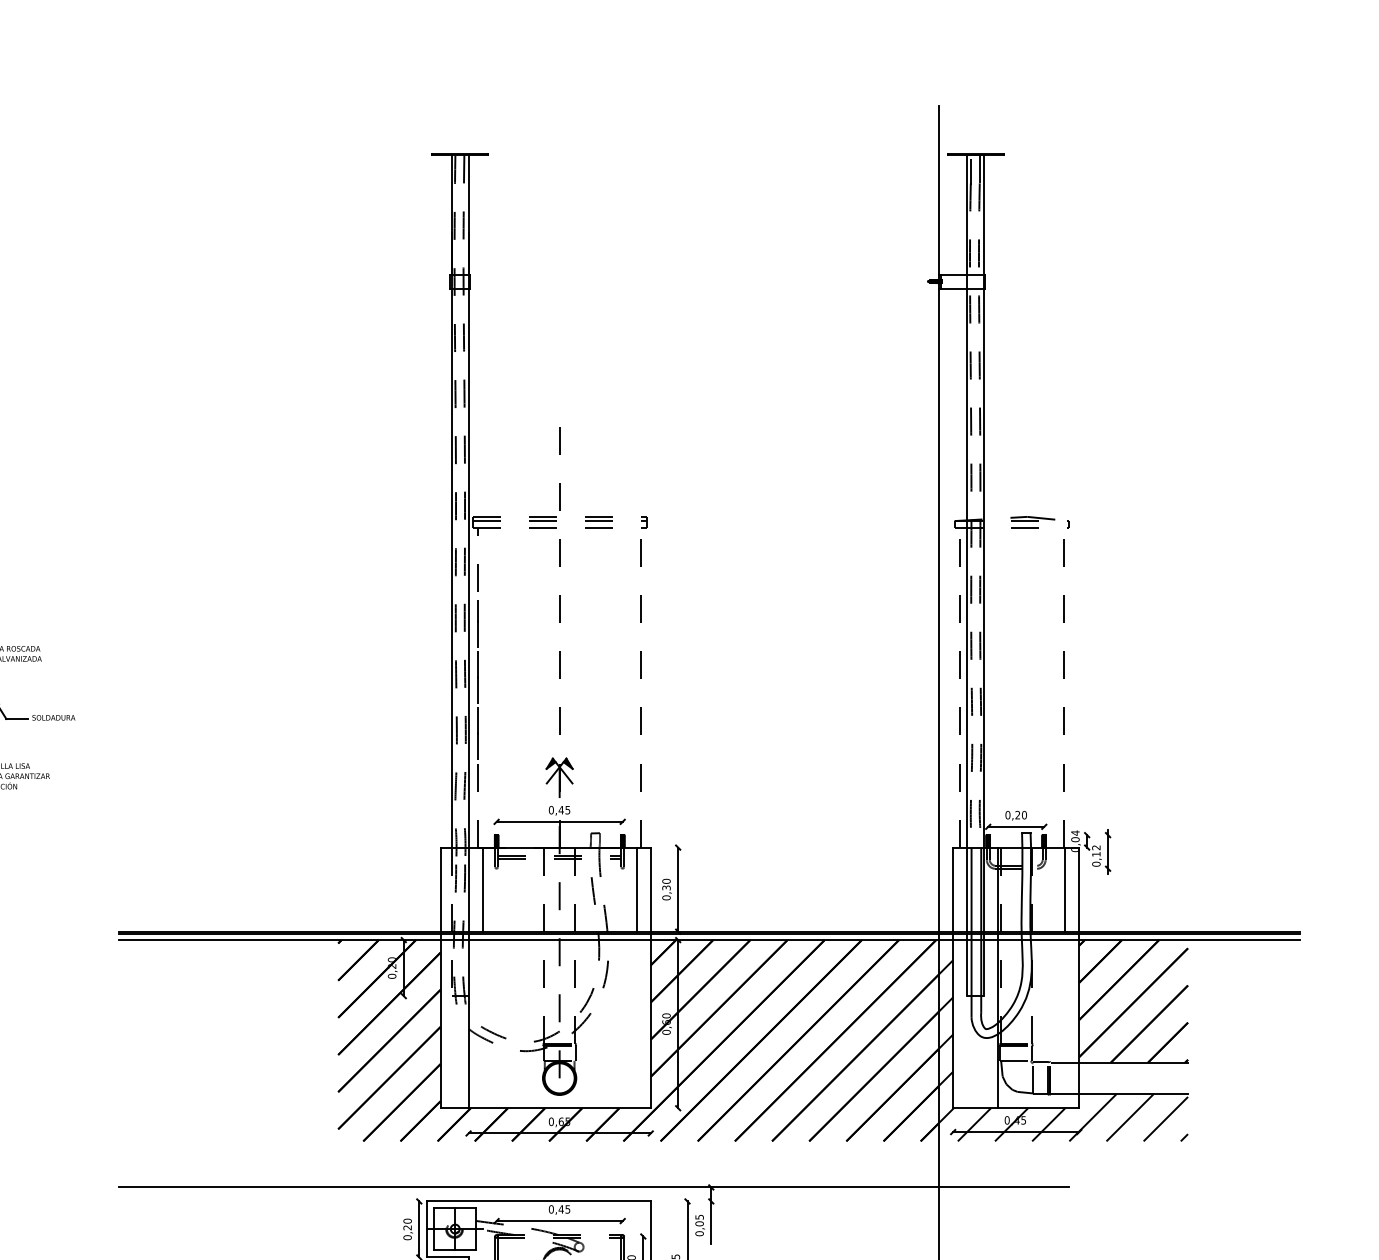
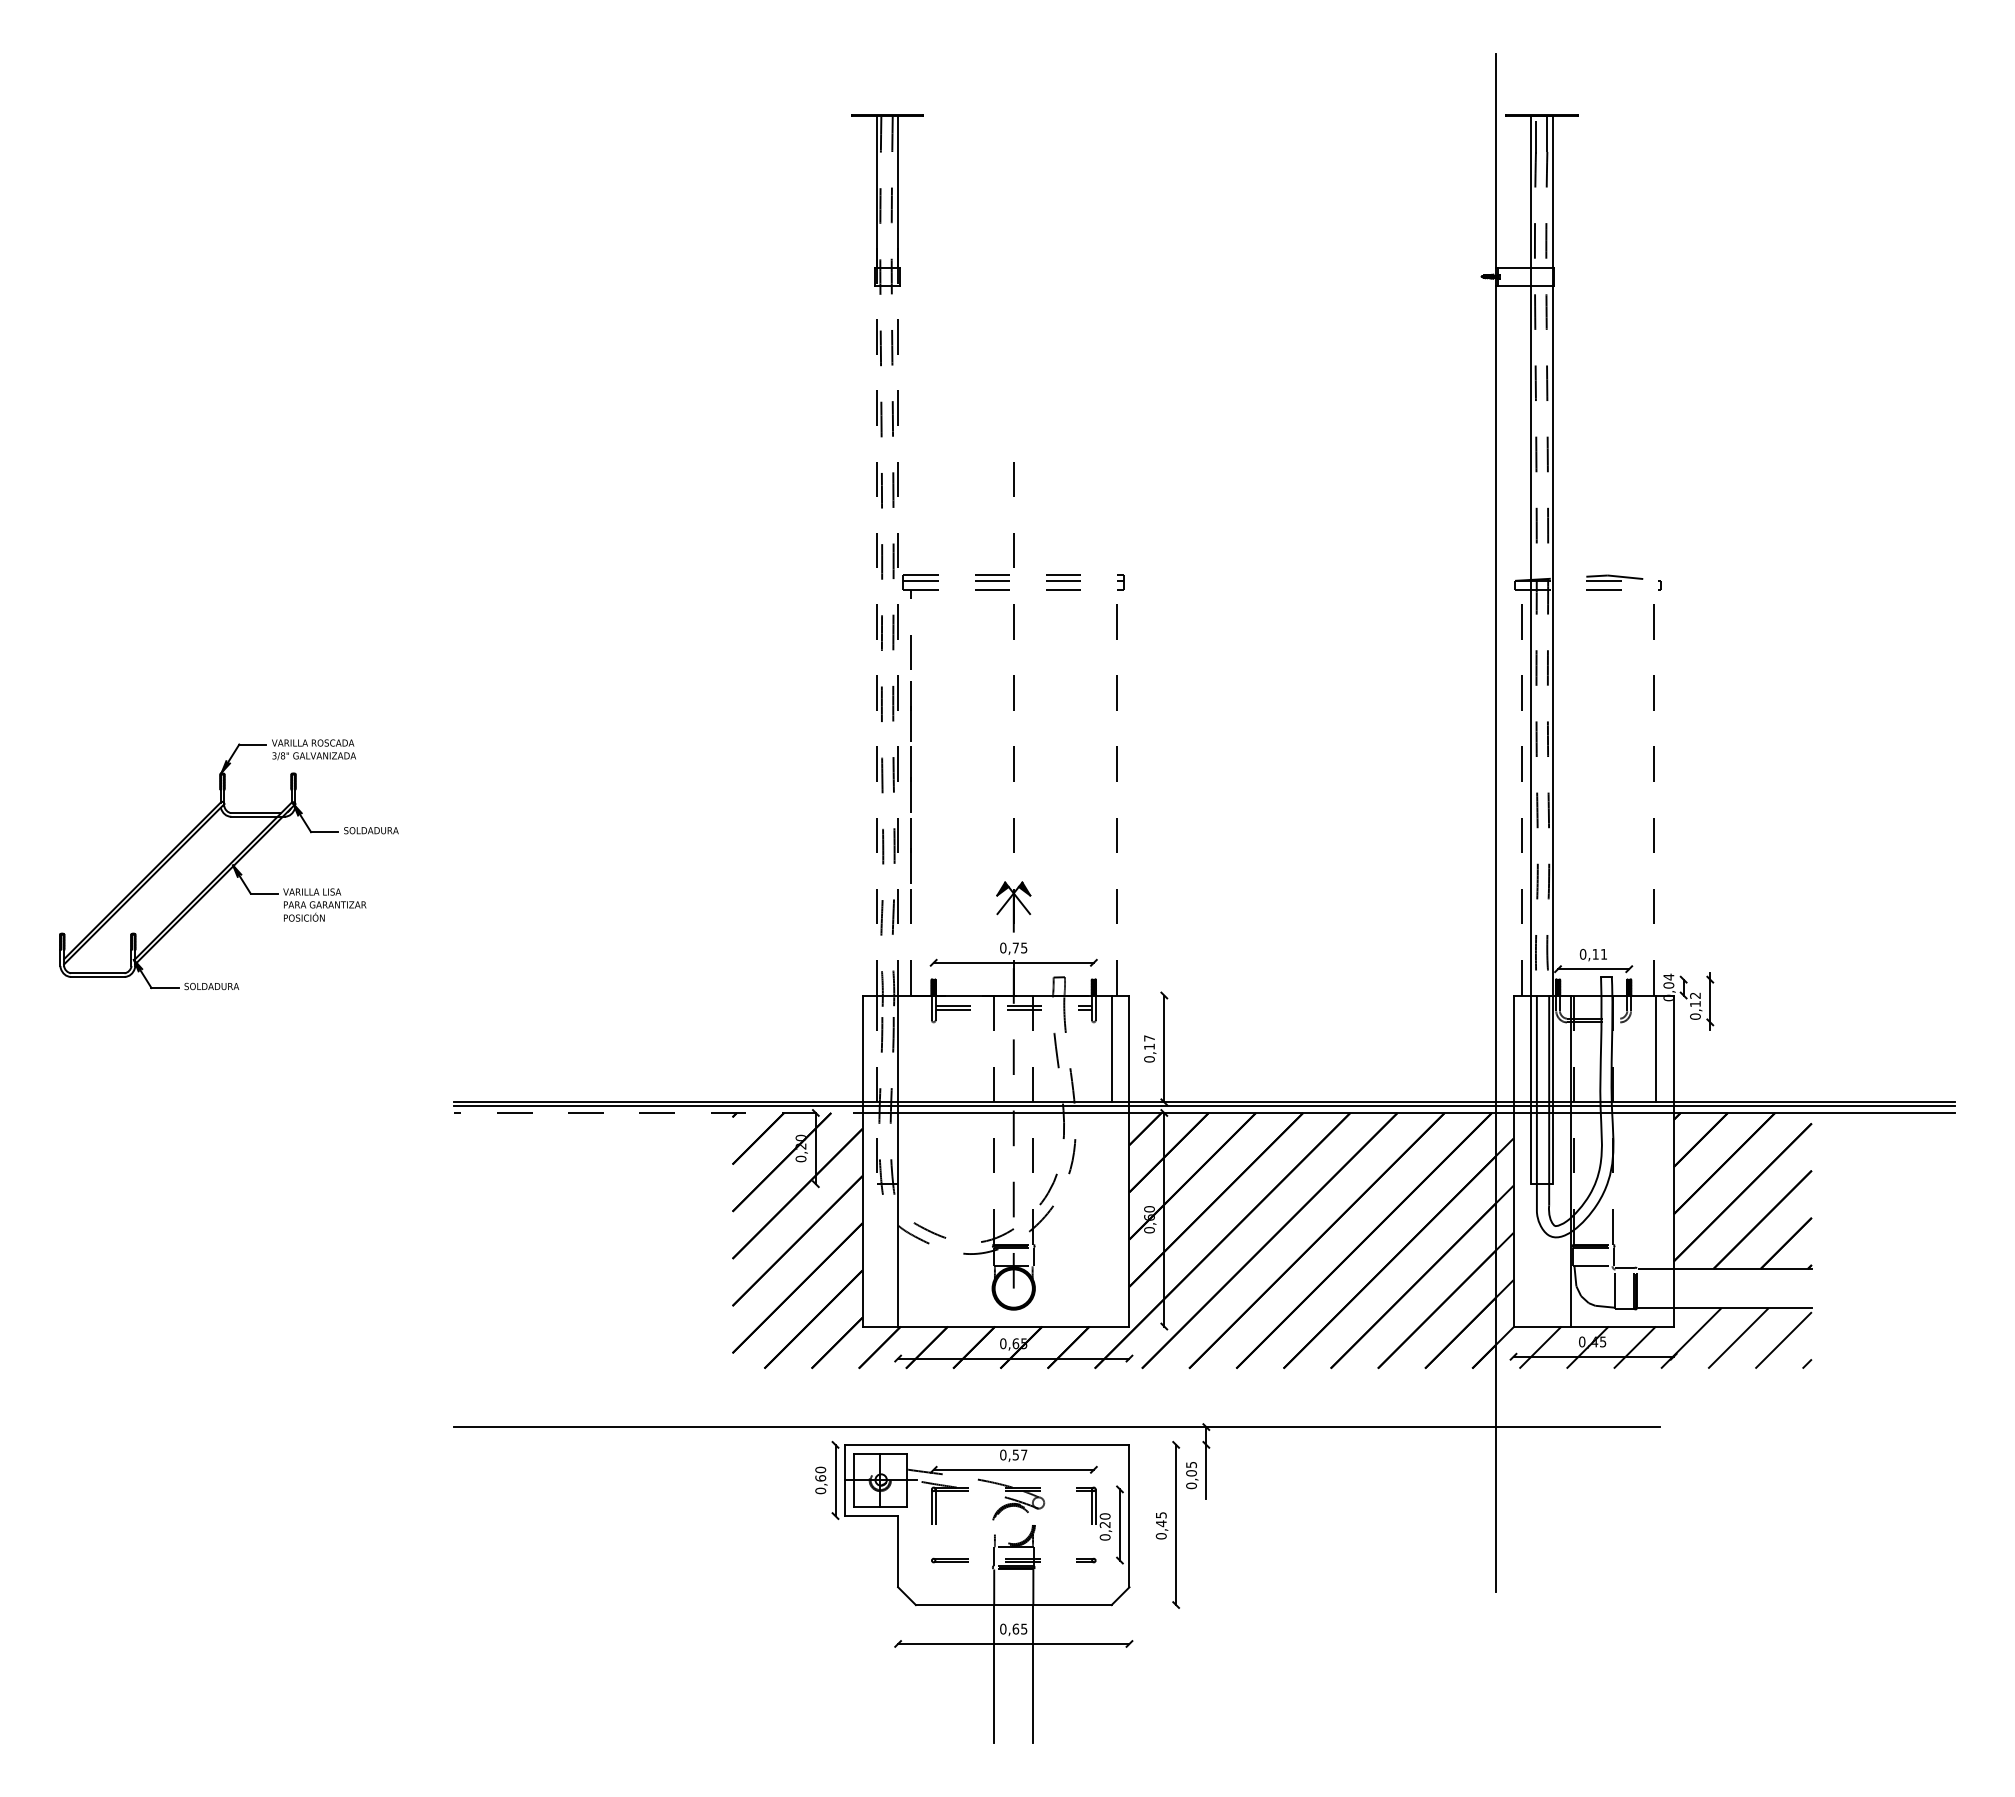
line: (451, 539) -> (876, 604), solid -> dashed
line: (468, 539) -> (898, 604), solid -> dashed
text: (561, 809) -> (1015, 947), 0,45 -> 0,75
text: (1020, 814) -> (1599, 953), 0,20 -> 0,11
text: (666, 884) -> (1149, 1042), 0,30 -> 0,17
line: (482, 889) -> (915, 1048), removed
line: (289, 939) -> (670, 1112), solid -> dashed
text: (564, 1209) -> (1019, 1454), 0,45 -> 0,57
text: (407, 1227) -> (820, 1478), 0,20 -> 0,60

